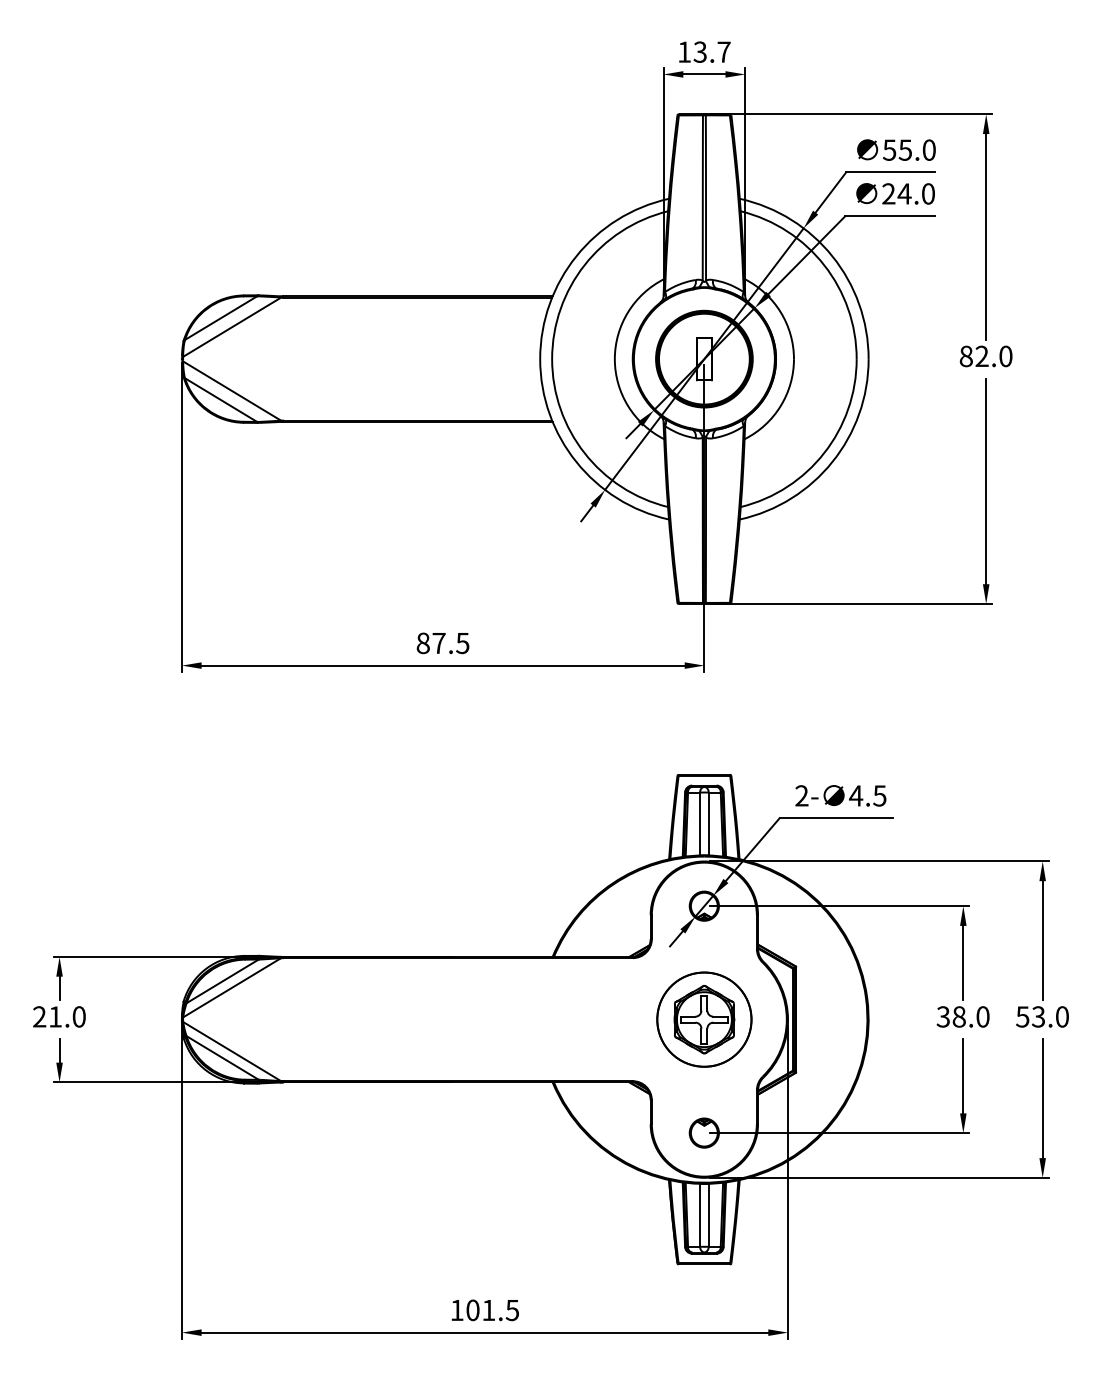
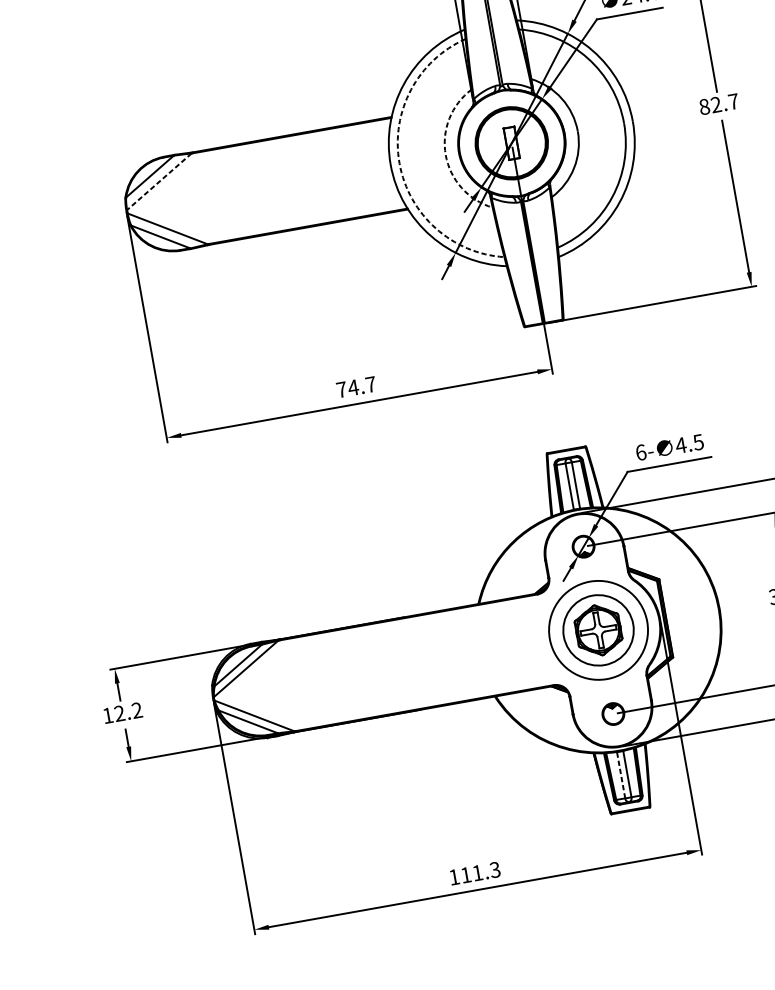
line: (231, 327) -> (158, 182), solid -> dashed
text: (1005, 356) -> (733, 101), 82.0 -> 82.7
arc: (552, 359) -> (399, 163), solid -> dashed
arc: (614, 359) -> (445, 155), solid -> dashed
text: (442, 643) -> (356, 387), 87.5 -> 74.7
text: (801, 795) -> (640, 452), 2- -> 6-
text: (59, 1016) -> (122, 712), 21.0 -> 12.2
circle: (704, 1019) -> (598, 630), size x1.4
line: (700, 1214) -> (621, 774), solid -> dashed
text: (492, 1310) -> (480, 872), 101.5 -> 111.3

